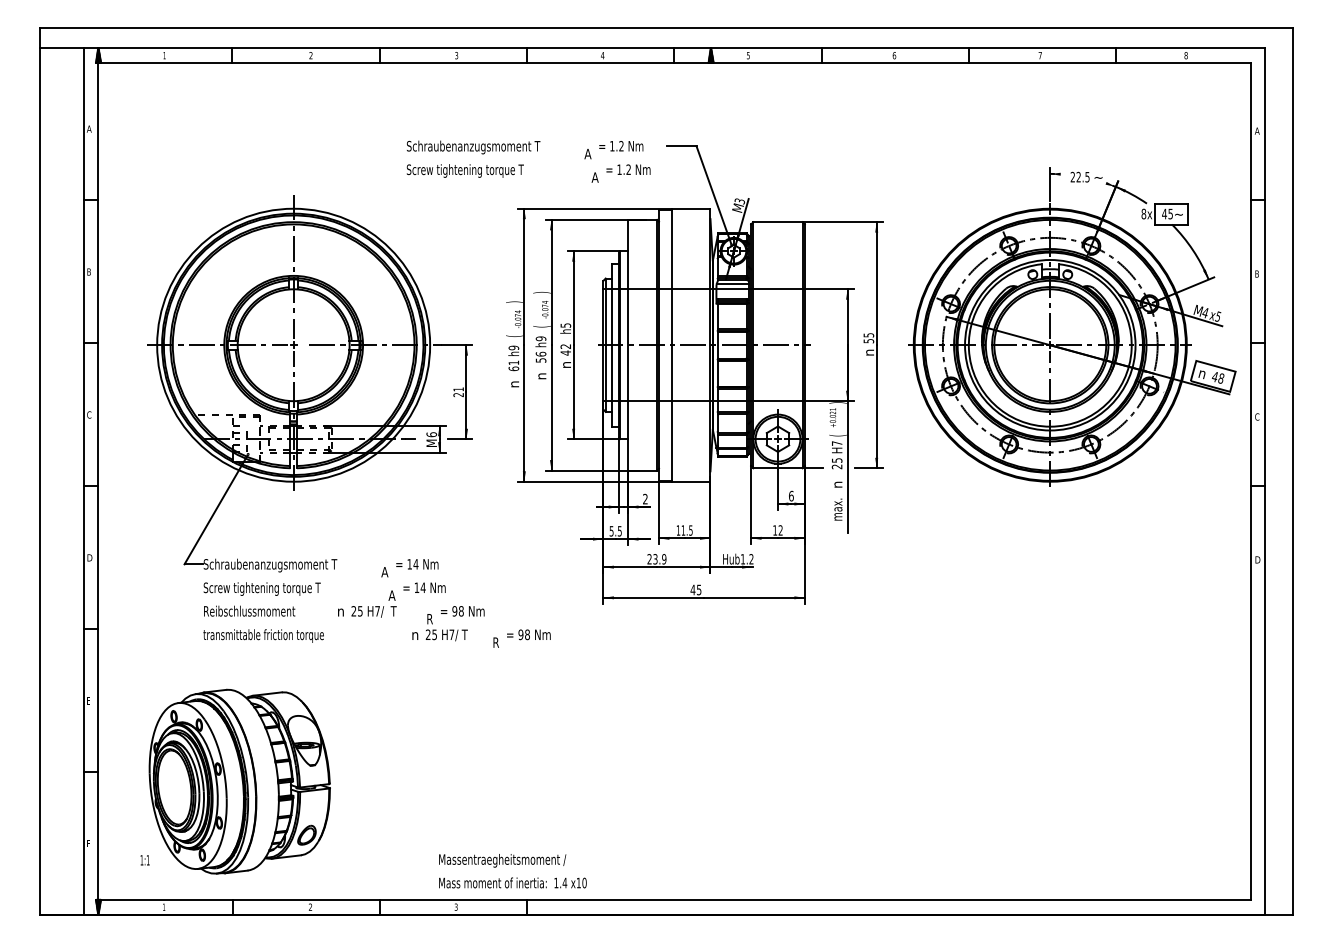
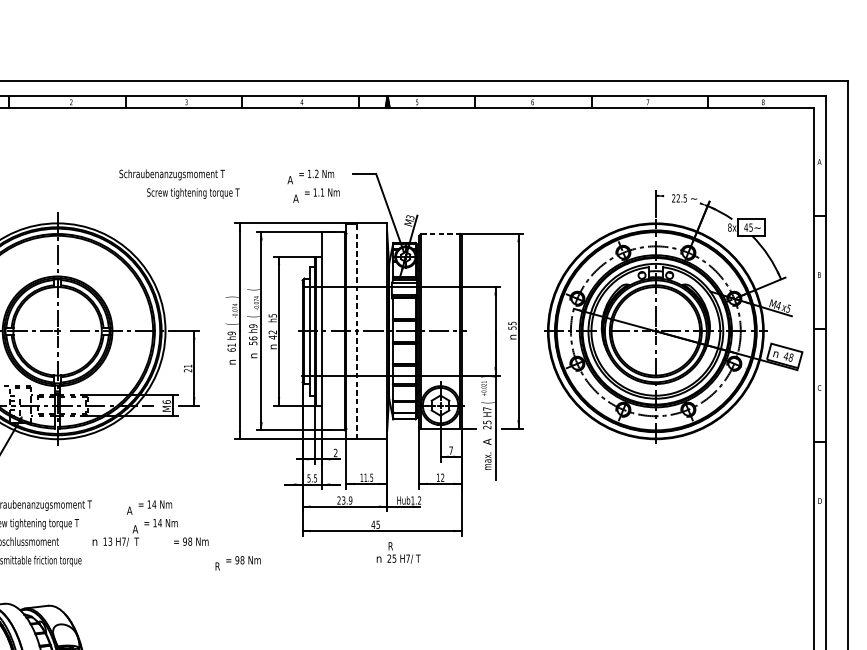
text: (473, 147) -> (172, 174), moved
text: (628, 169) -> (322, 192), 1.2 -> 1.1
line: (778, 222) -> (440, 234), solid -> dashed
text: (541, 292) -> (253, 289), ) -> (
line: (672, 344) -> (357, 330), solid -> dashed
text: (837, 485) -> (487, 442), n -> A
text: (791, 495) -> (451, 450), 6 -> 7
text: (356, 611) -> (107, 541), 25 -> 13
text: (439, 627) -> (398, 552), moved

